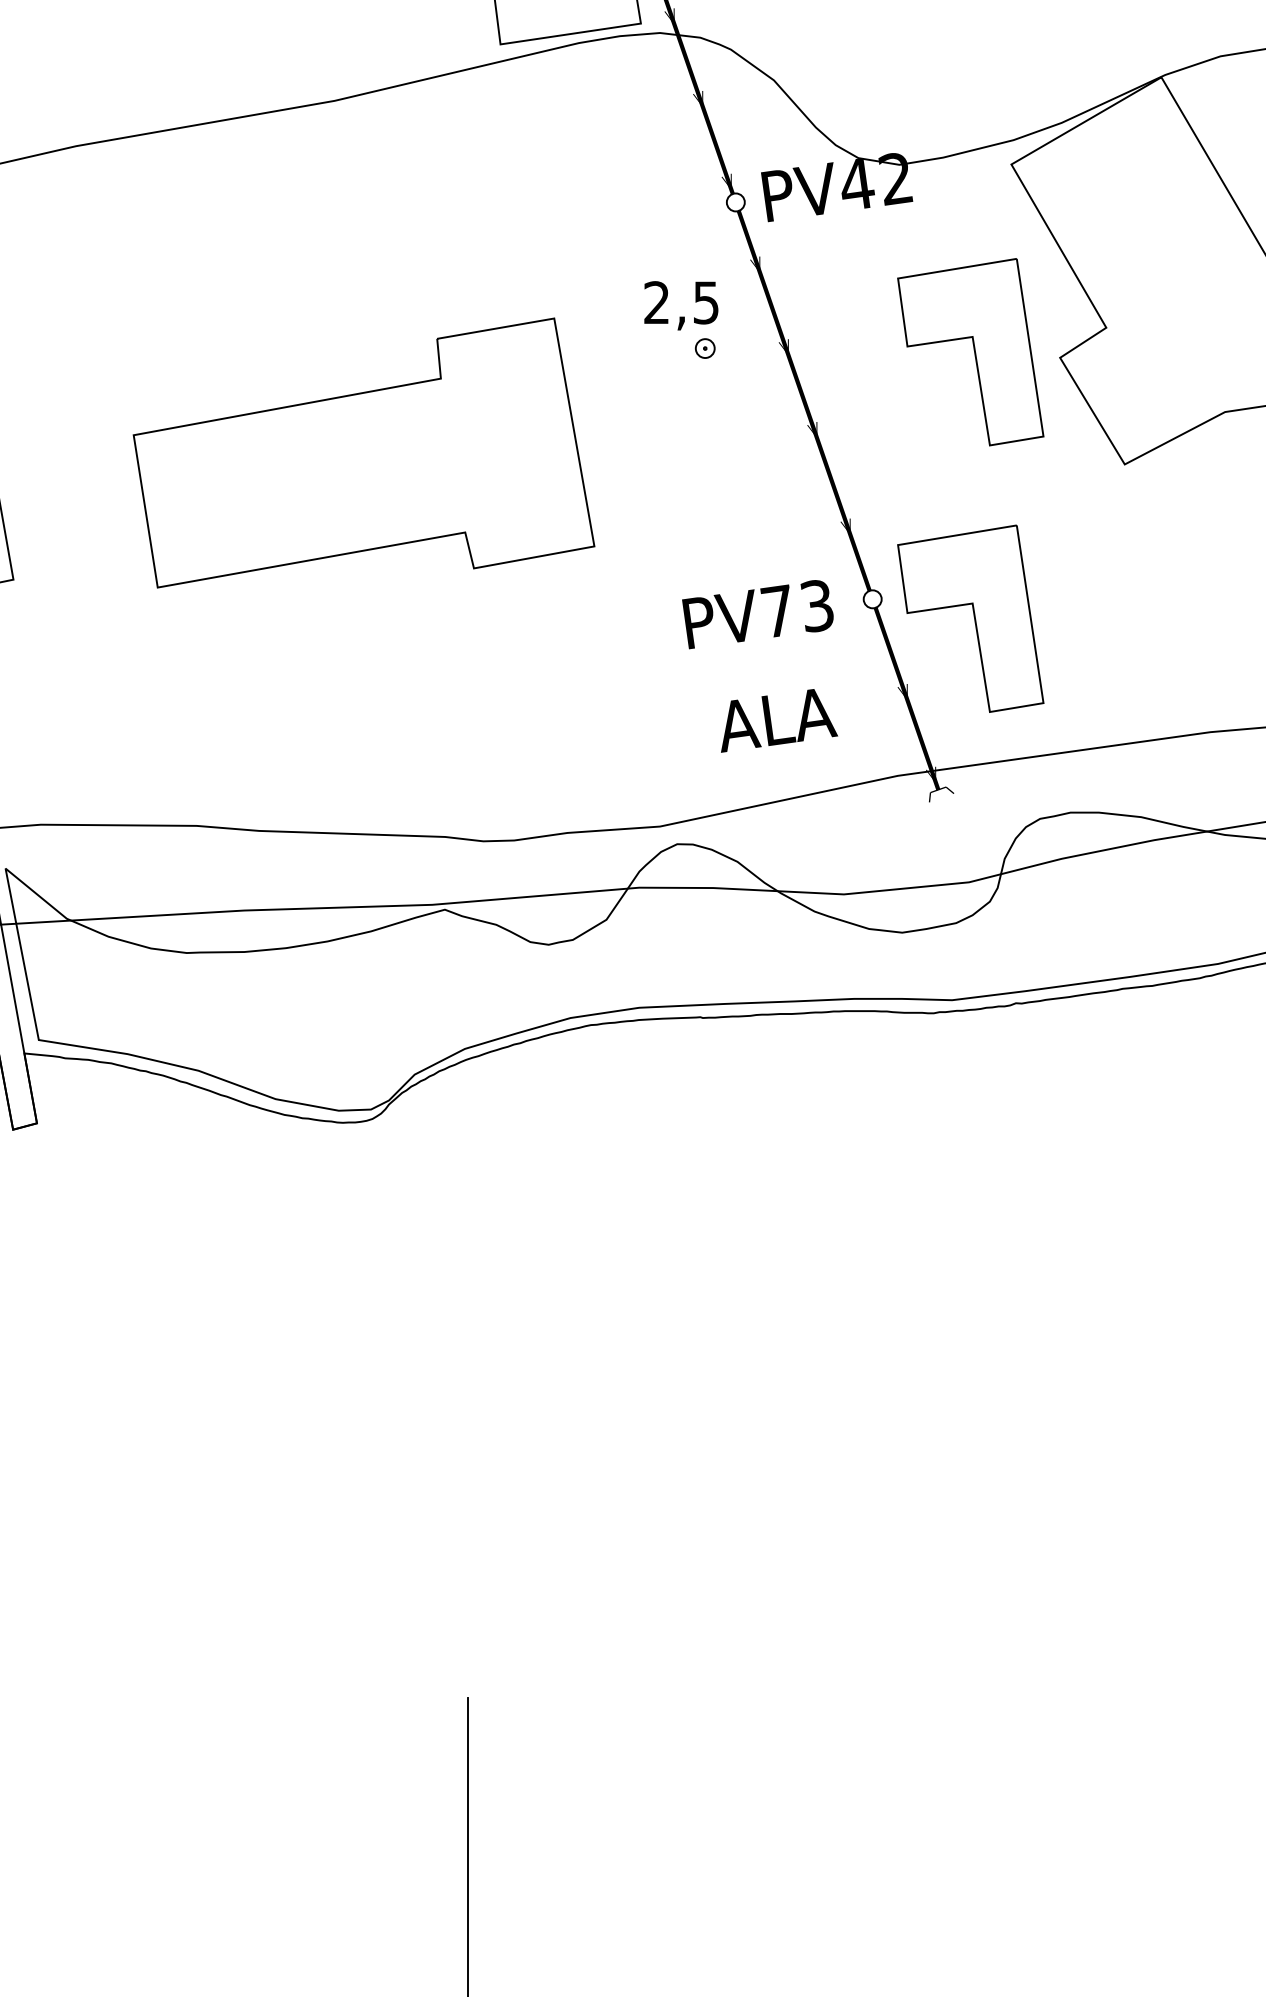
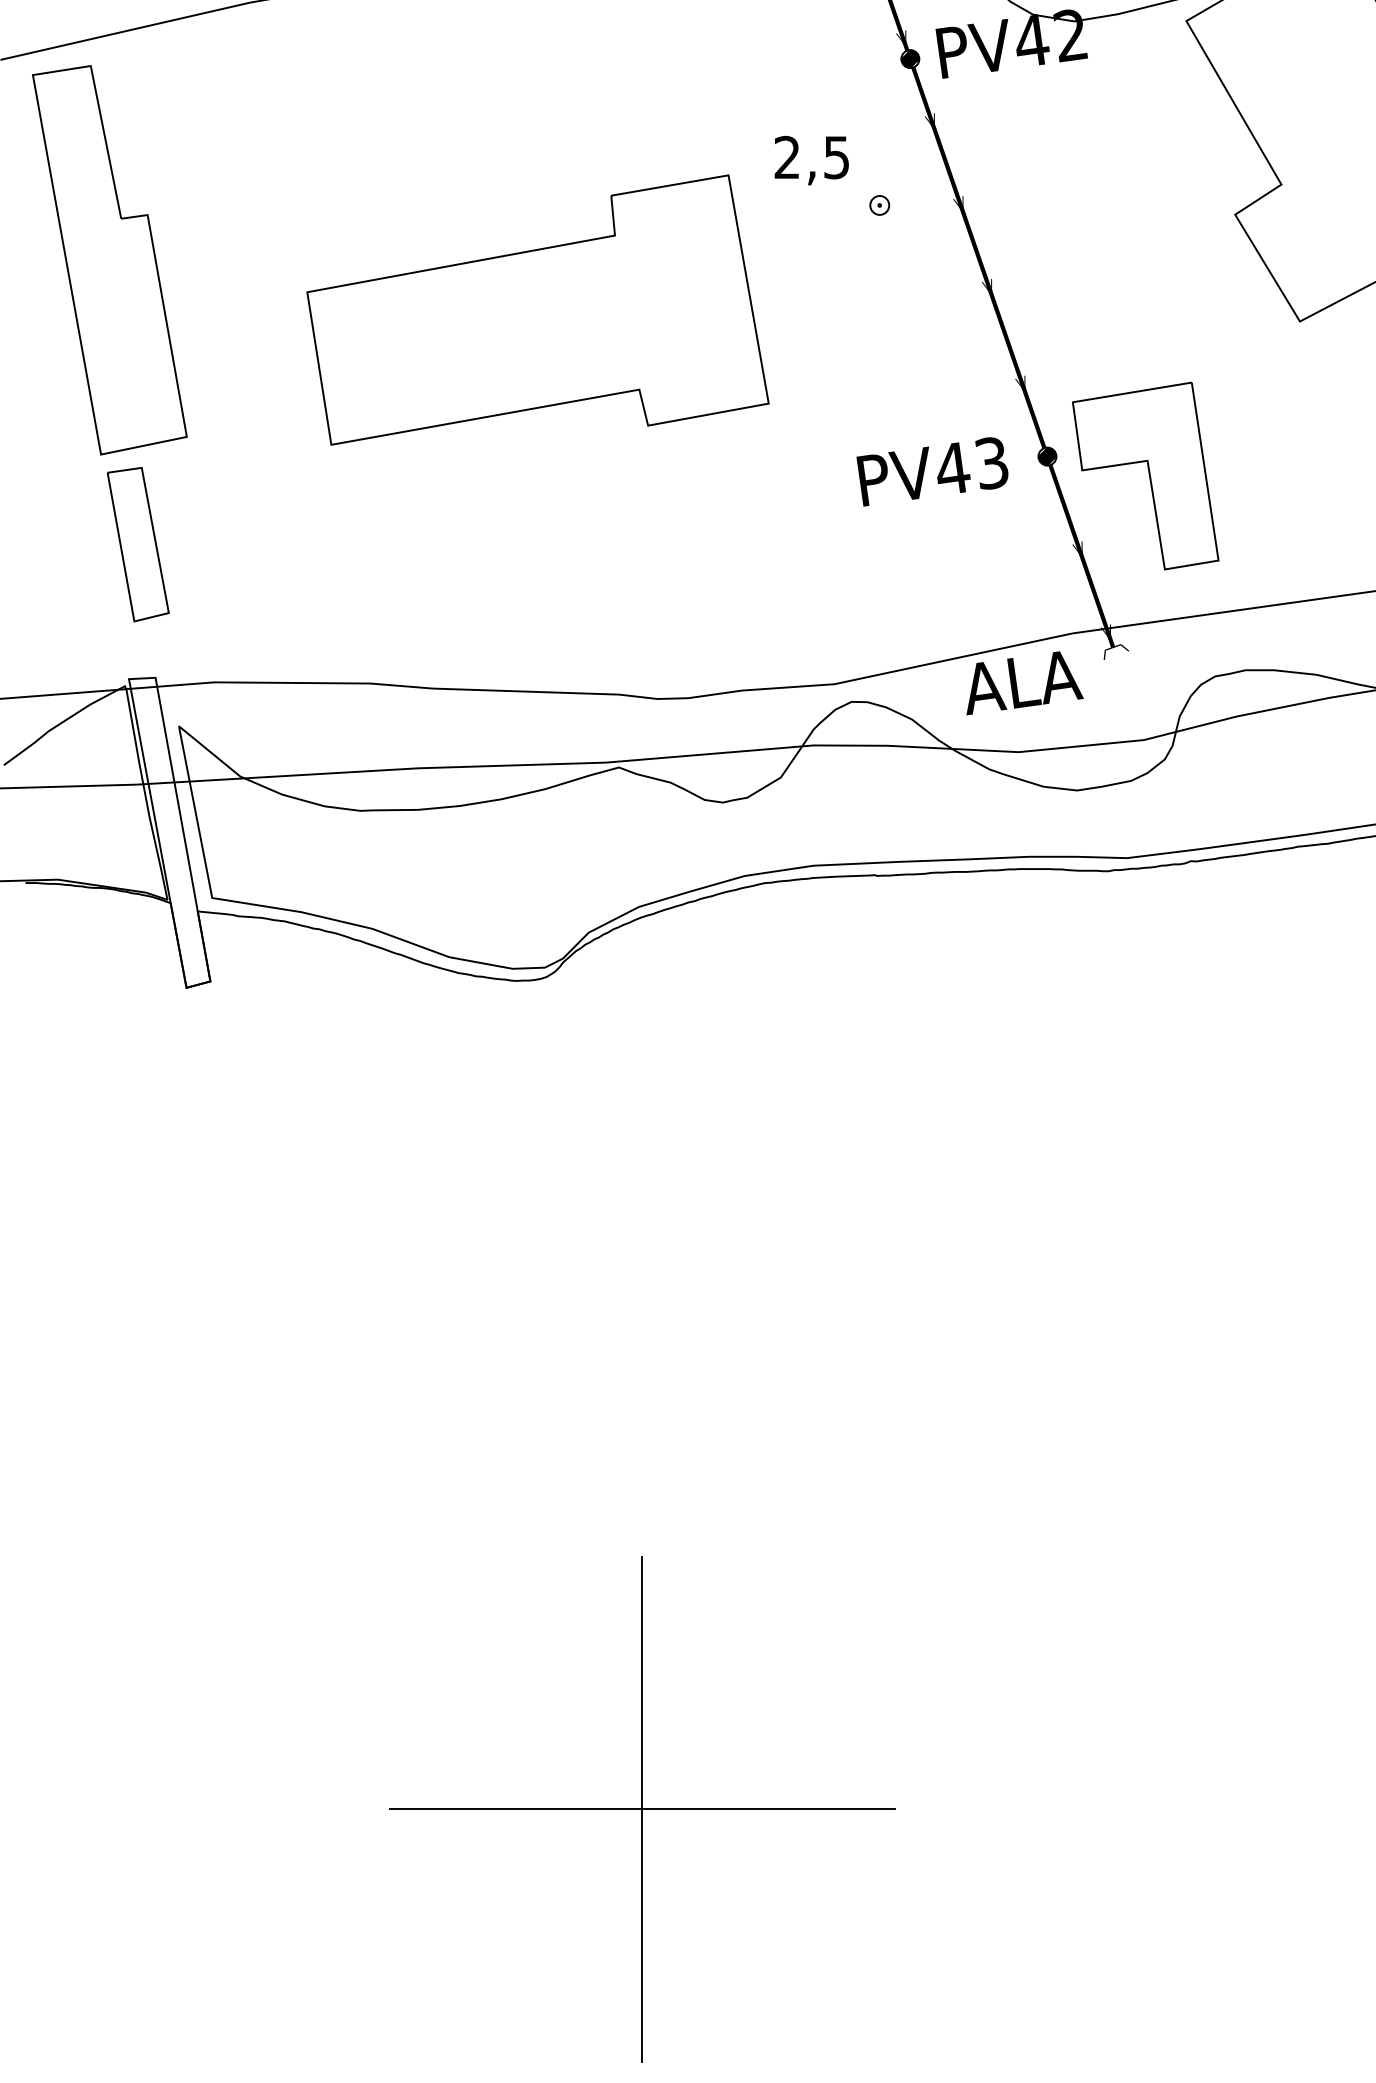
hatch: (735, 202) -> (910, 59), added
text: (681, 305) -> (811, 160), moved
part: (970, 351) -> (1145, 208), removed
hatch: (872, 599) -> (1047, 456), added
text: (777, 610) -> (952, 467), PV73 -> PV43
text: (778, 721) -> (1024, 683), moved
line: (467, 1950) -> (641, 1809), added

